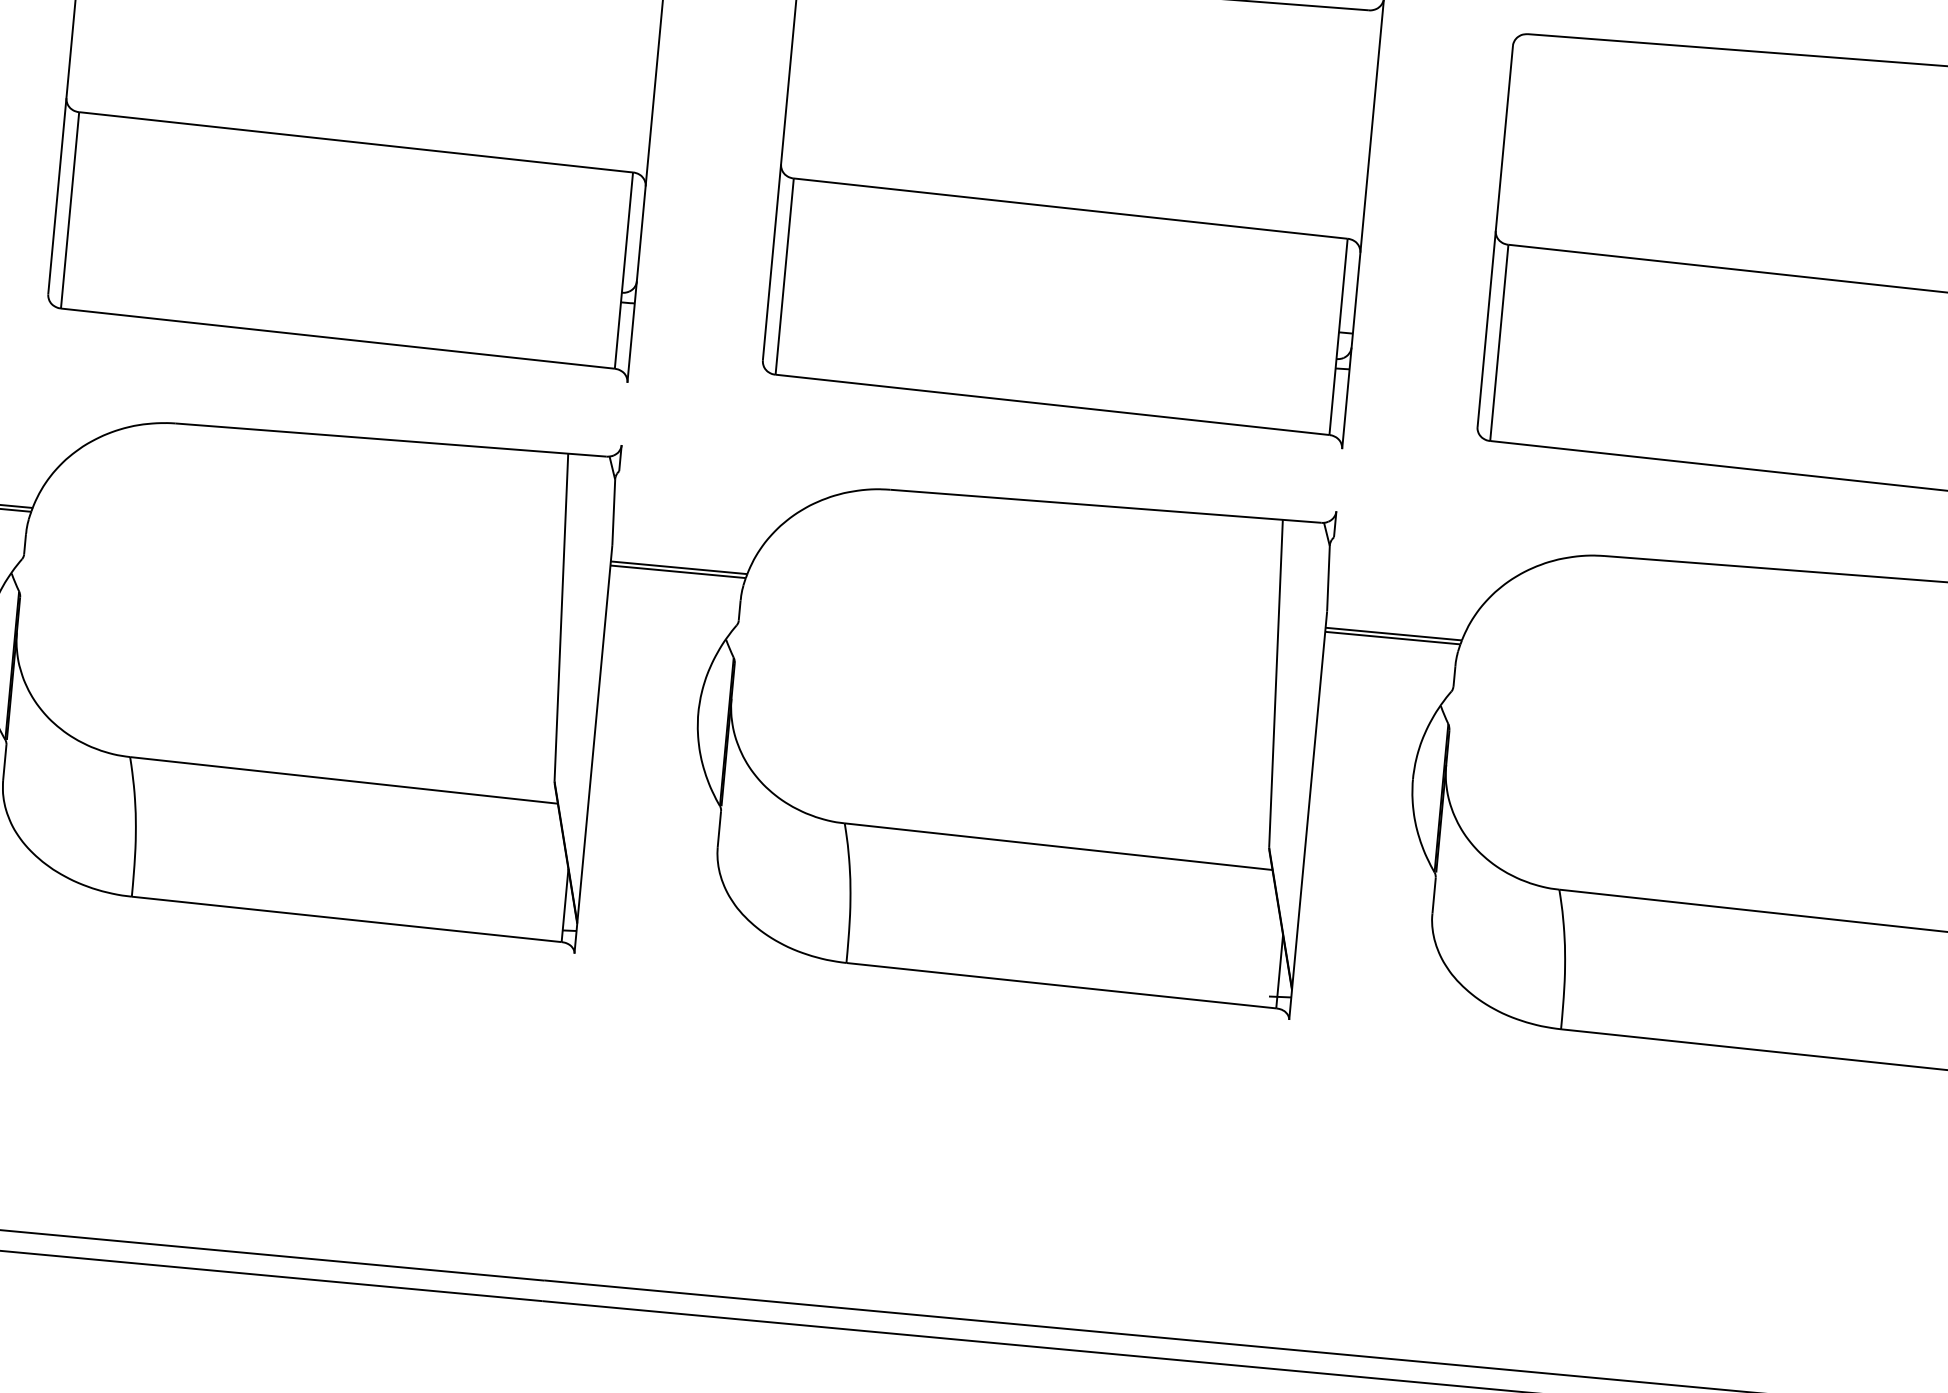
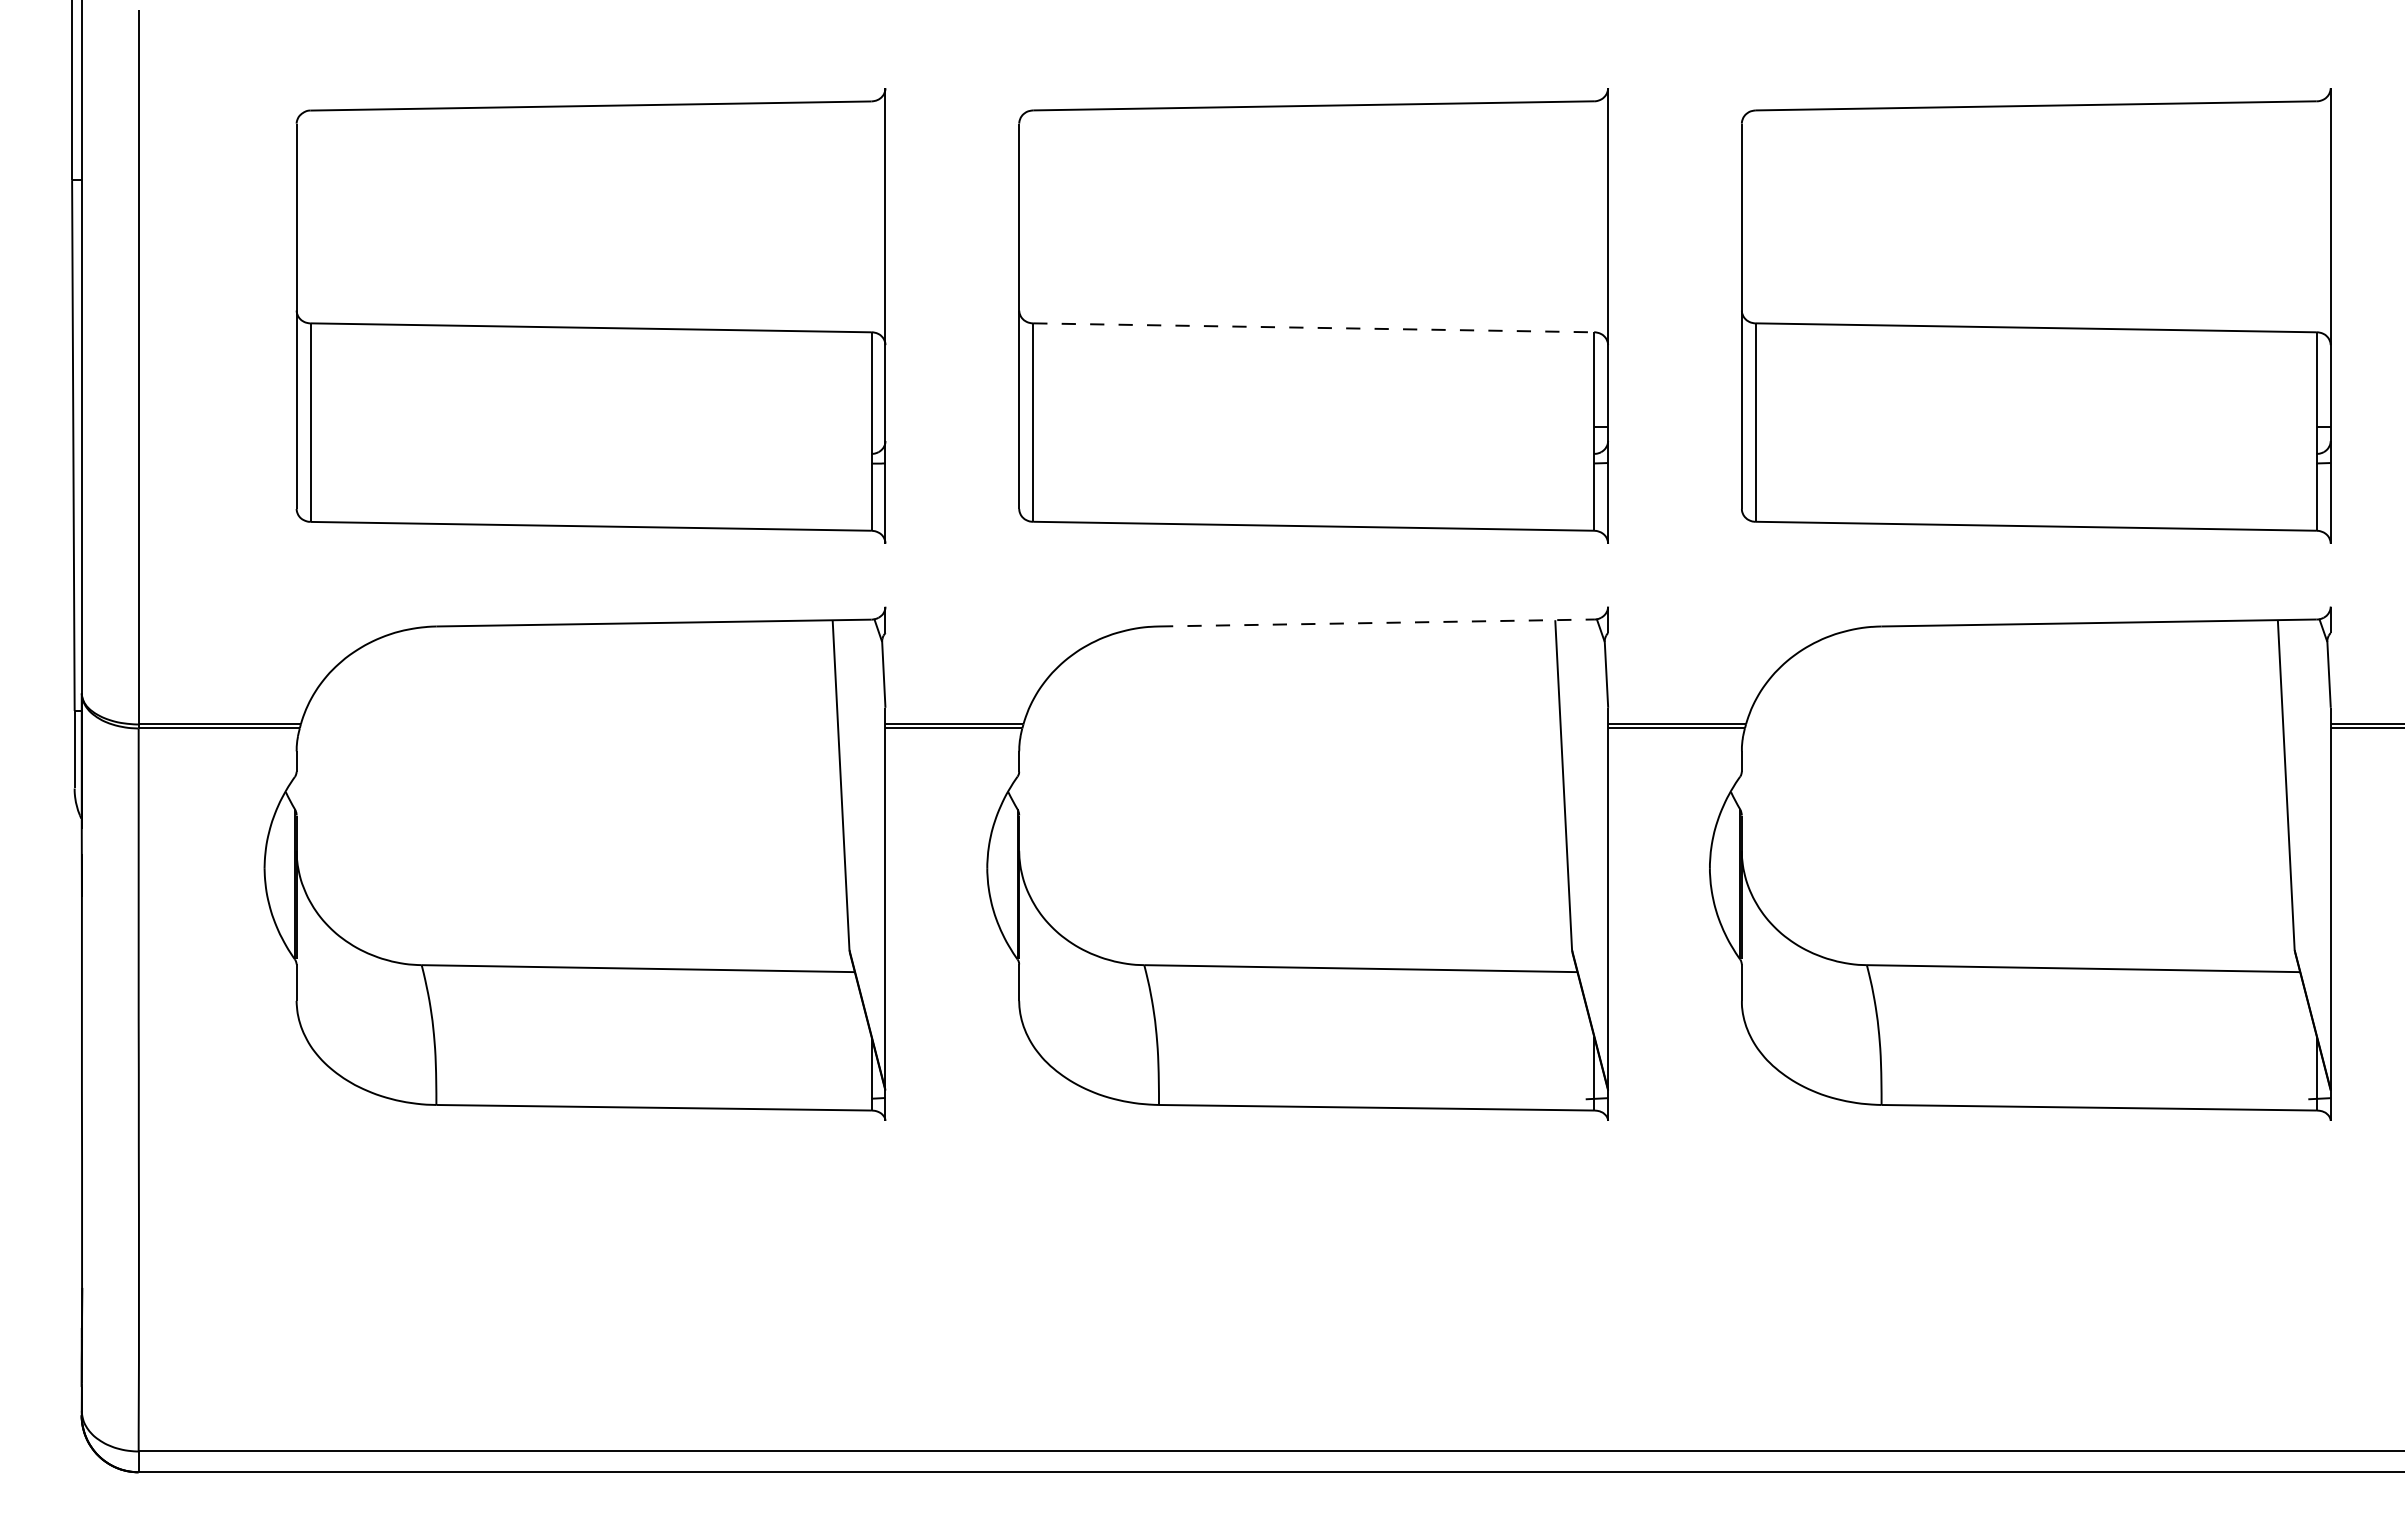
line: (1071, 208) -> (1314, 327), solid -> dashed
line: (1105, 505) -> (1376, 622), solid -> dashed

